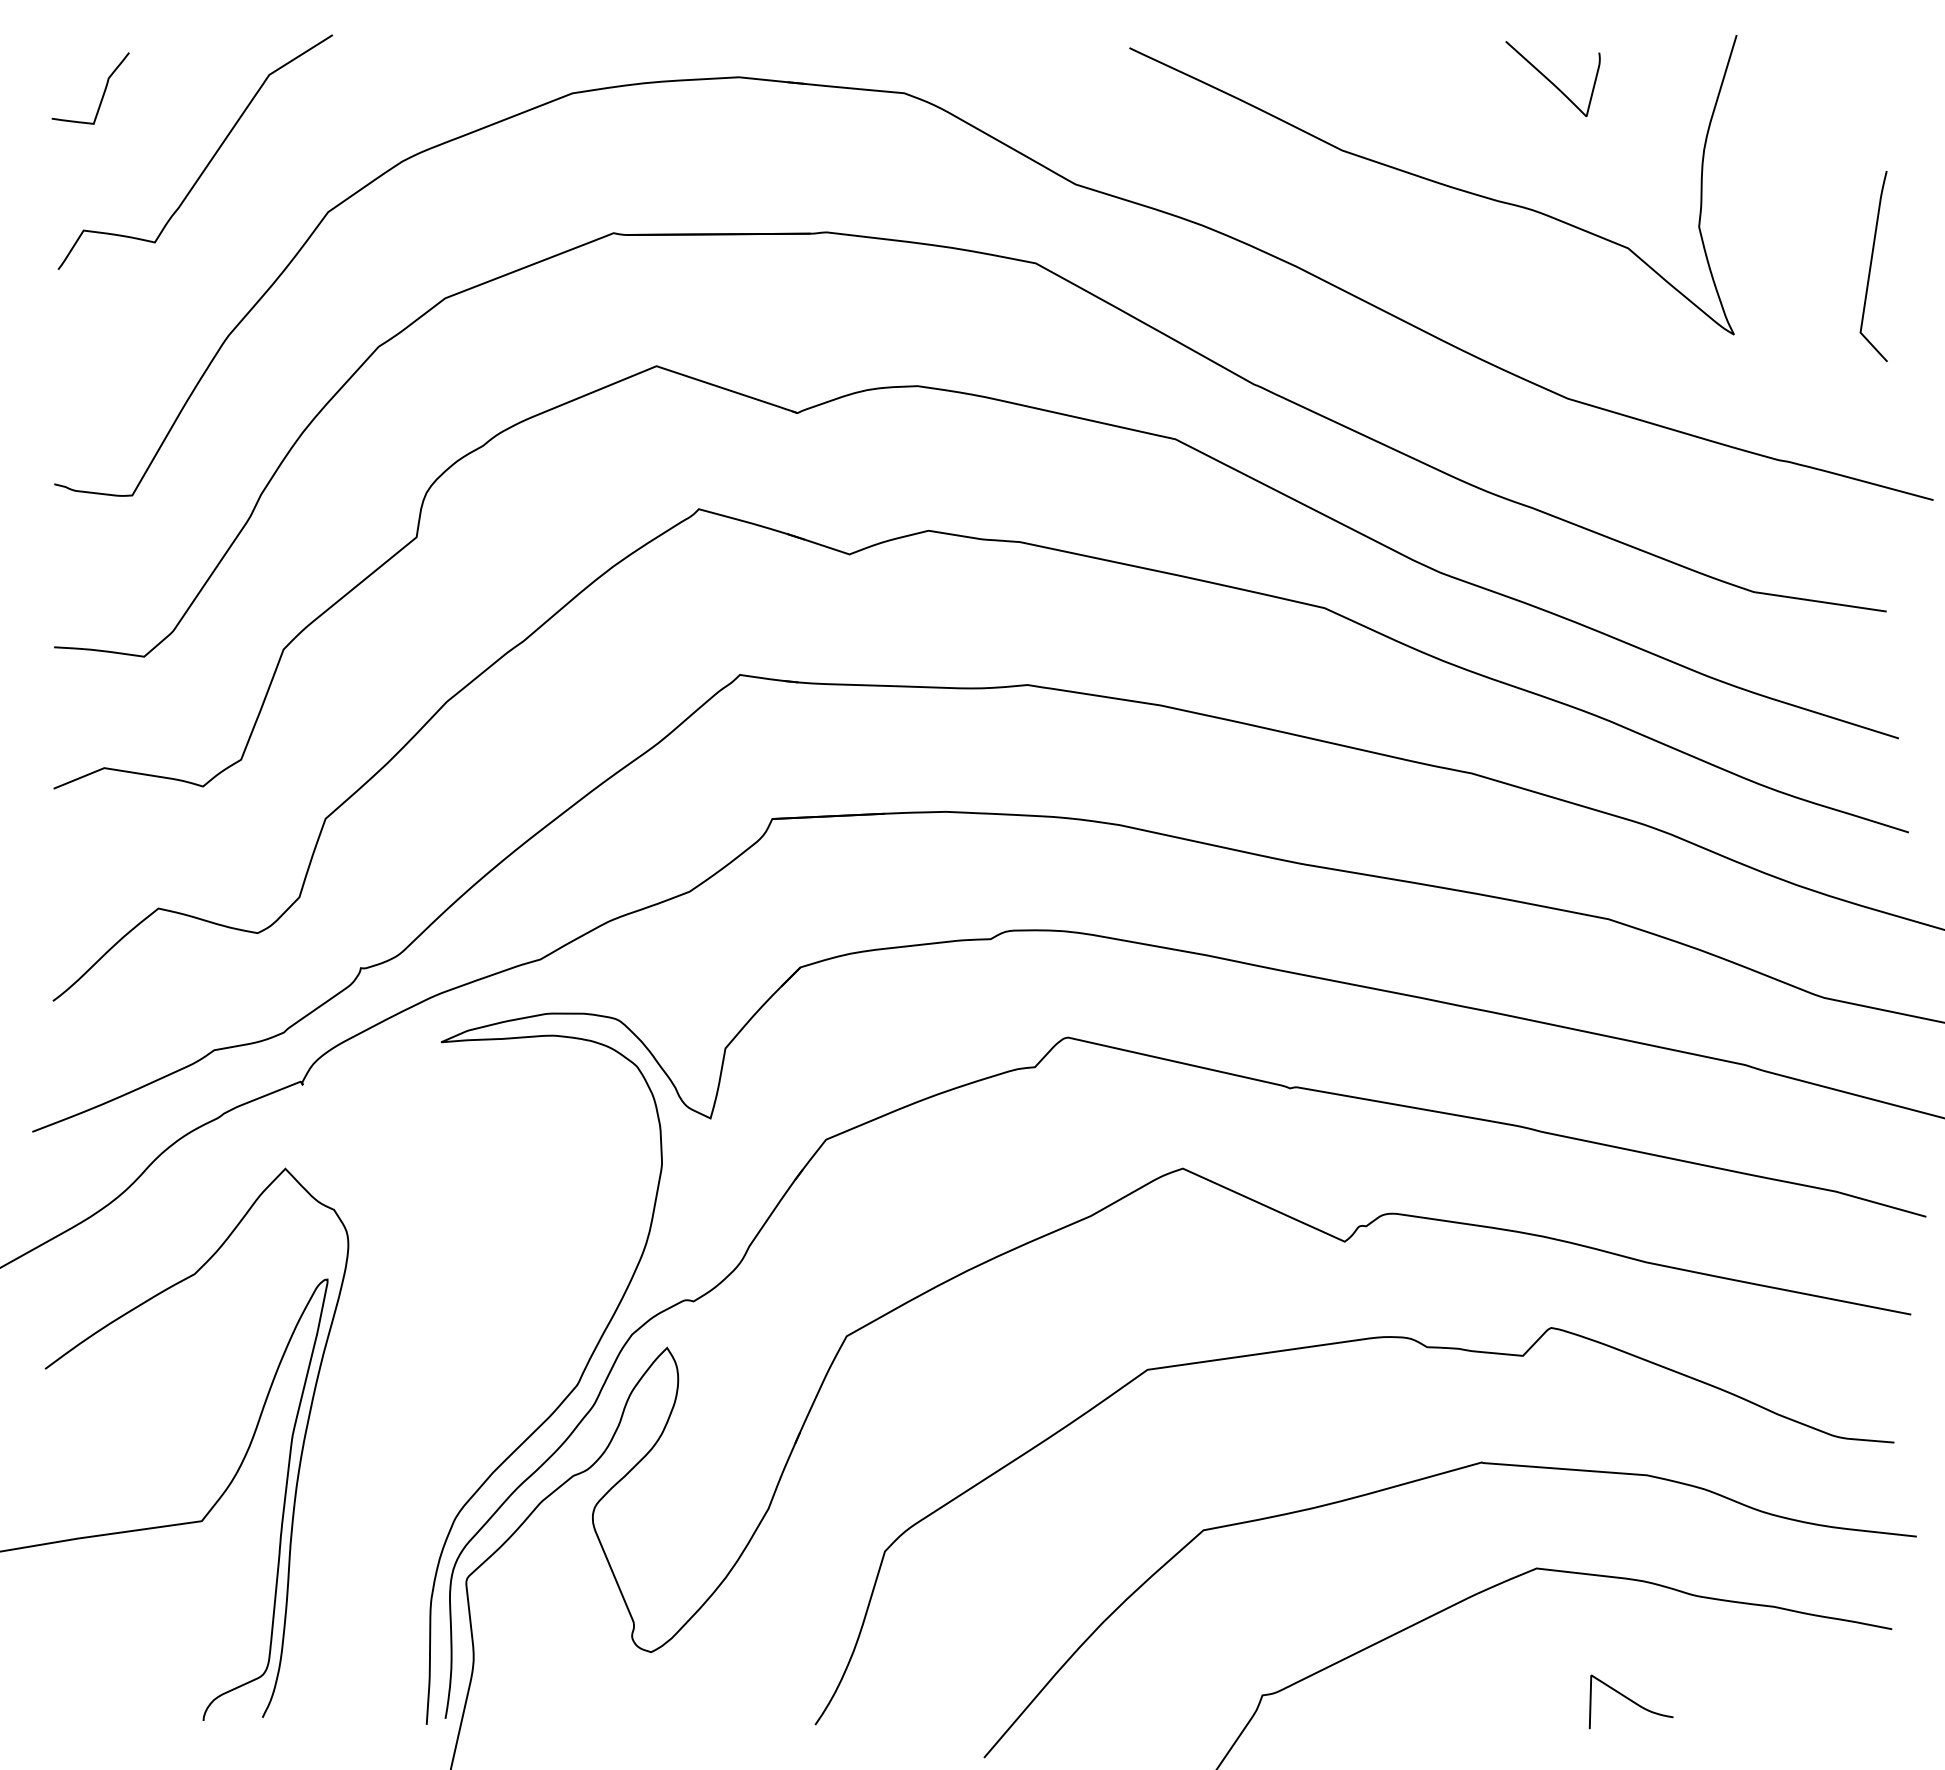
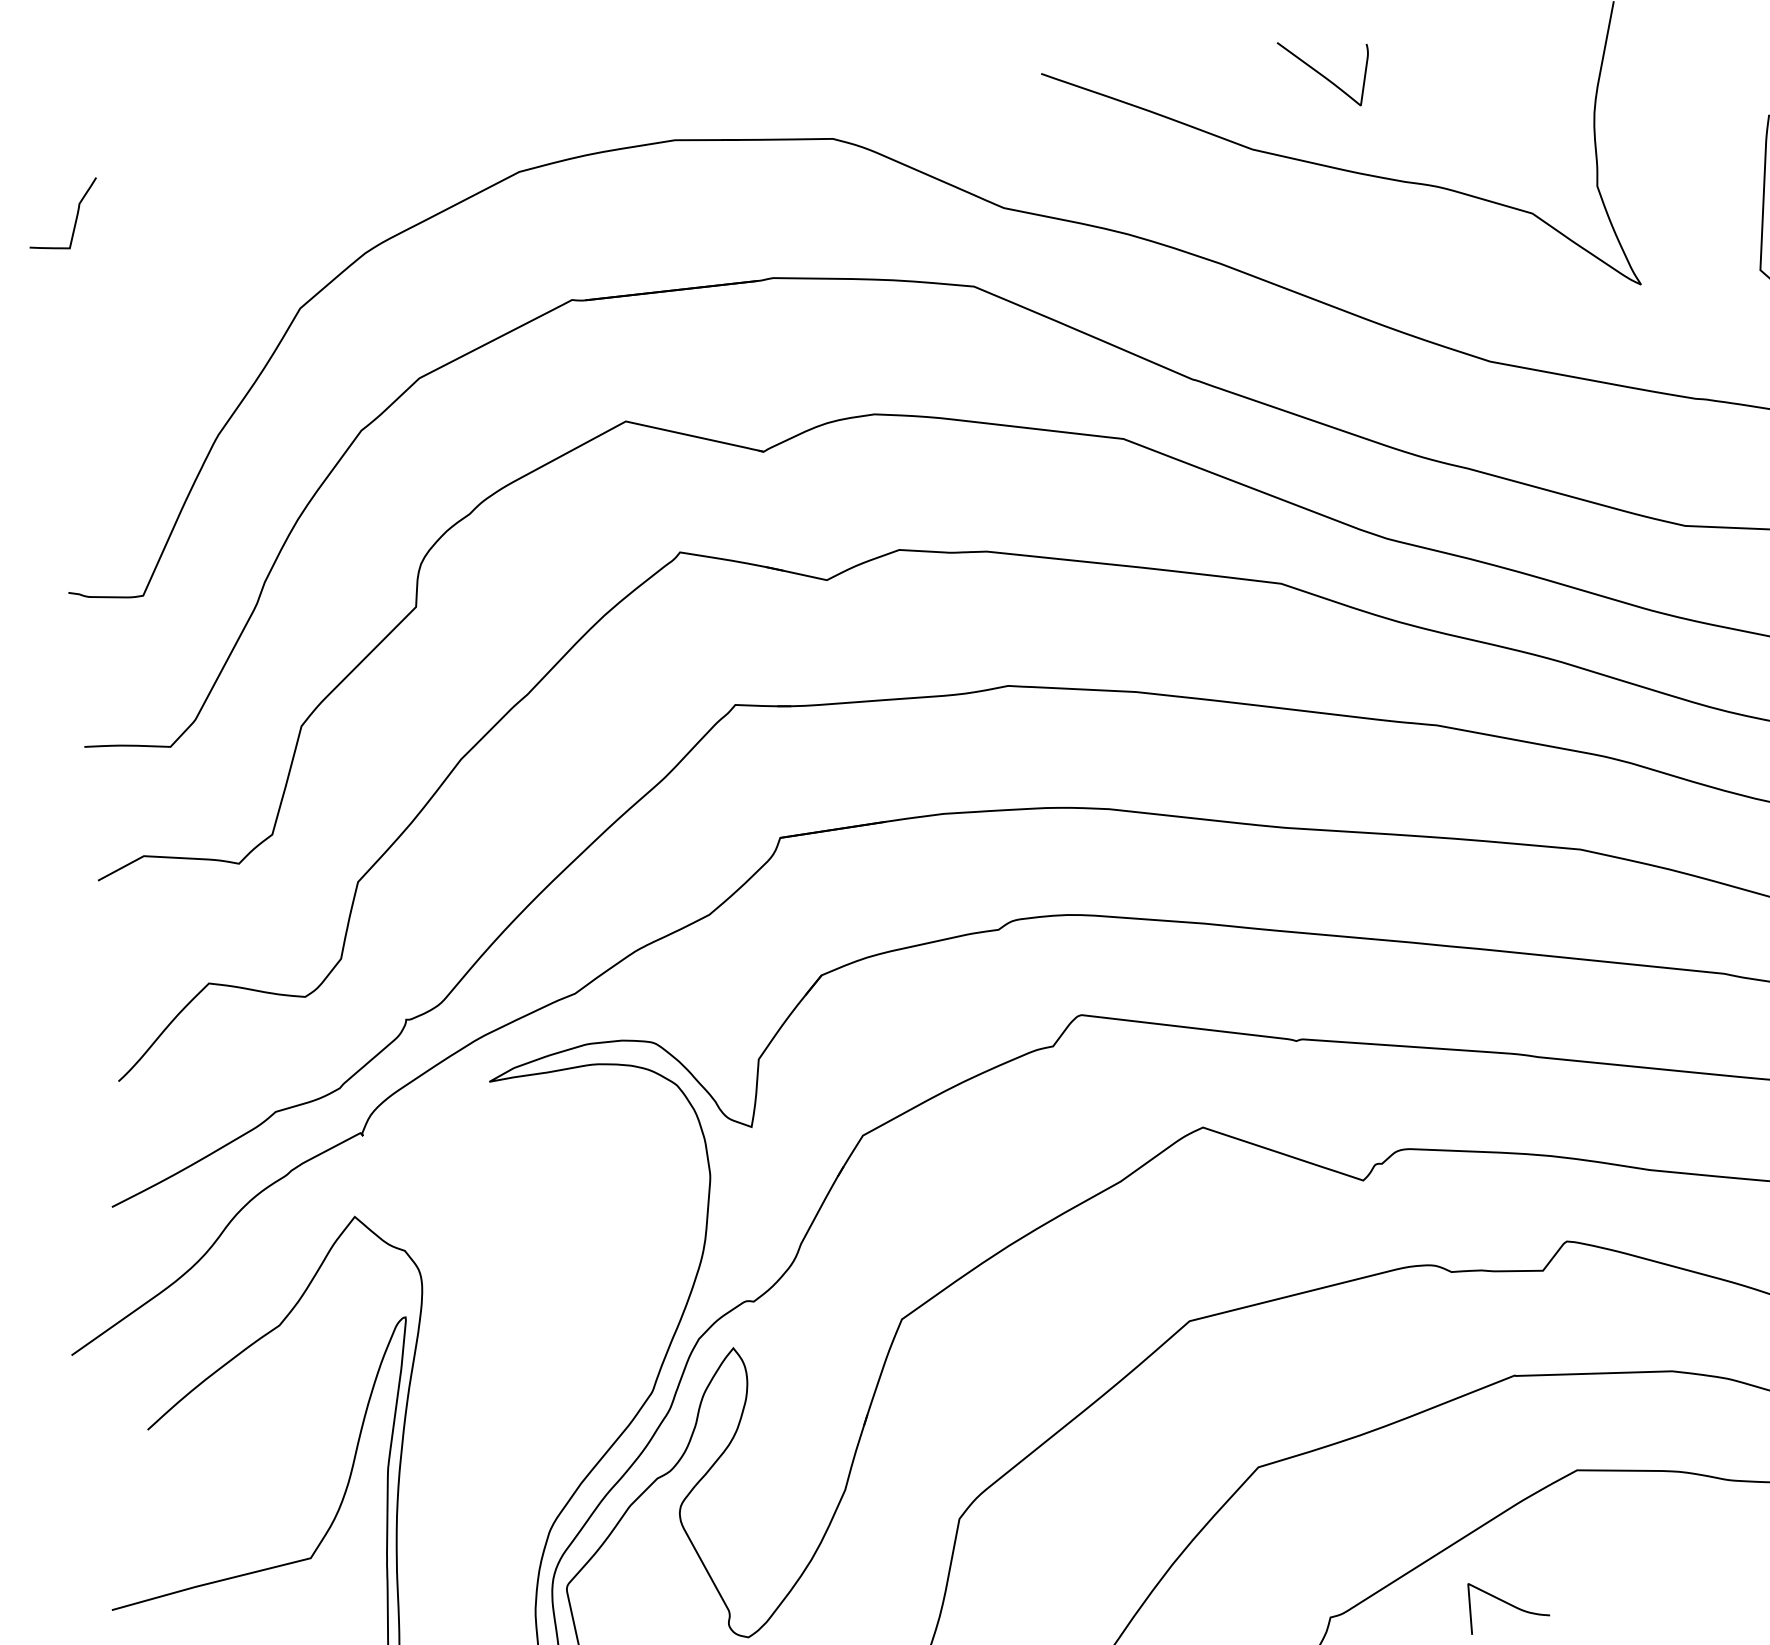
curve: (1550, 80) -> (1323, 75), moved
curve: (209, 160) -> (182, 271), removed
curve: (1630, 1701) -> (1507, 1604), moved

